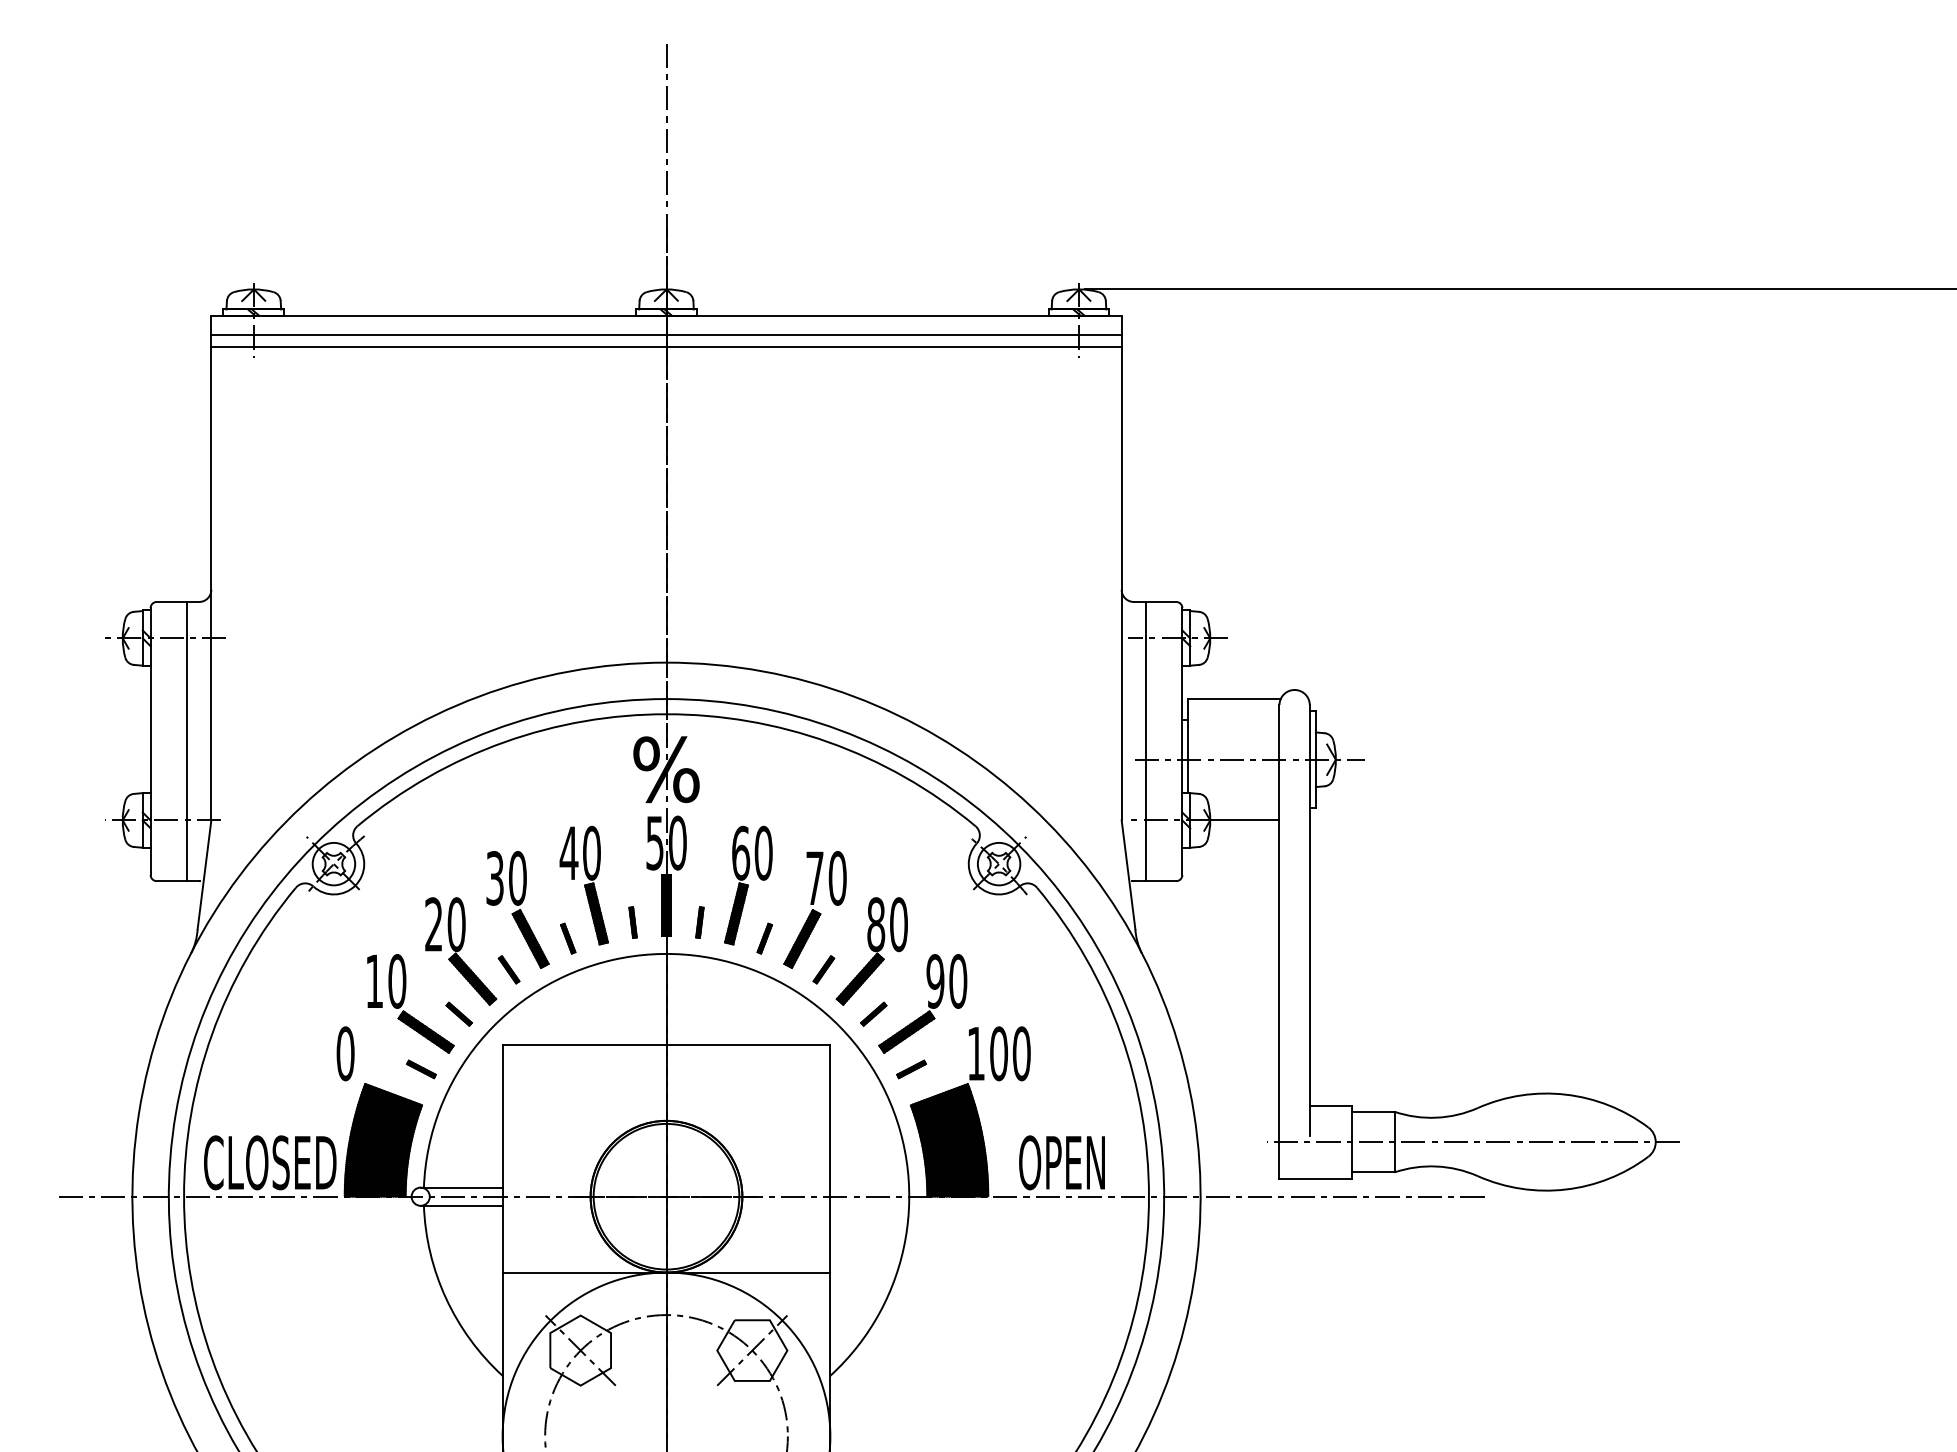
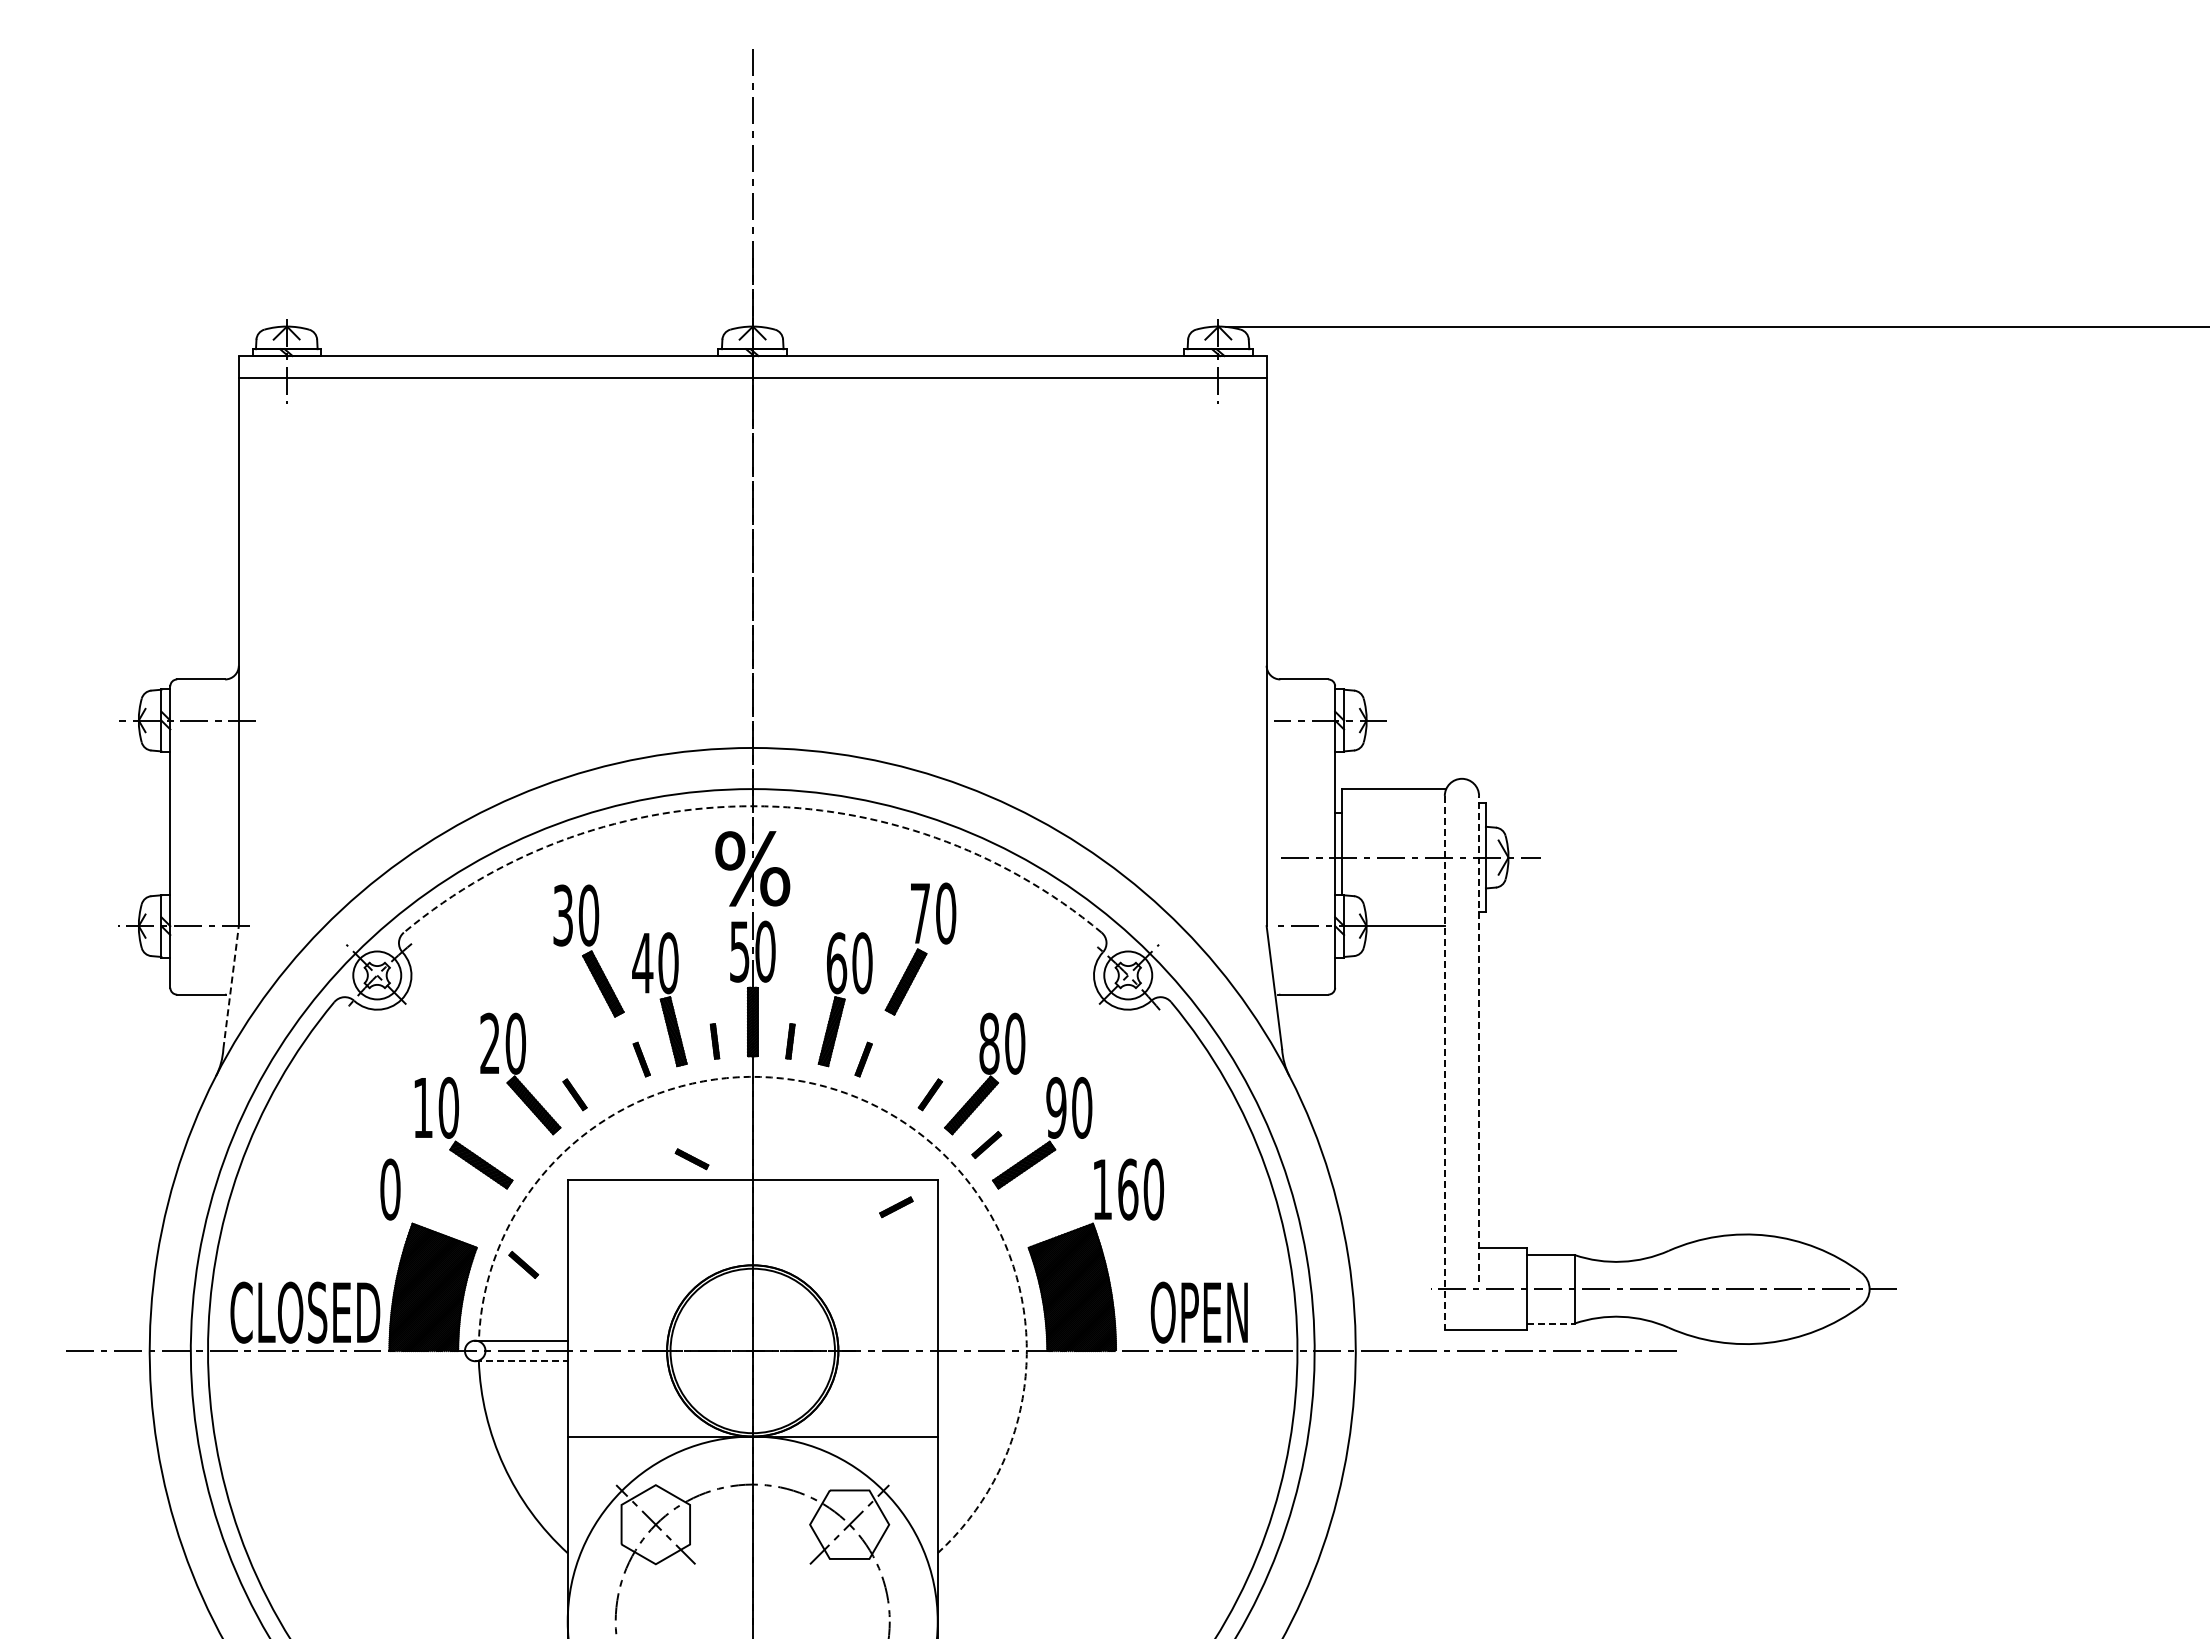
line: (666, 346) -> (752, 391), removed
arc: (666, 714) -> (752, 806), solid -> dashed
line: (187, 741) -> (211, 836), removed
line: (1146, 741) -> (1294, 836), removed
line: (204, 874) -> (231, 987), solid -> dashed
part: (517, 909) -> (588, 950), moved
part: (815, 909) -> (920, 948), moved
line: (1310, 919) -> (1479, 1038), solid -> dashed
line: (1279, 942) -> (1444, 1063), solid -> dashed
arc: (768, 976) -> (867, 1102), solid -> dashed
part: (459, 1013) -> (523, 1264), moved
text: (999, 1053) -> (1128, 1189), 100 -> 160
part: (420, 1069) -> (691, 1159), moved
part: (911, 1069) -> (896, 1207), moved
line: (1373, 1172) -> (1551, 1323), solid -> dashed
line: (461, 1206) -> (521, 1361), solid -> dashed

